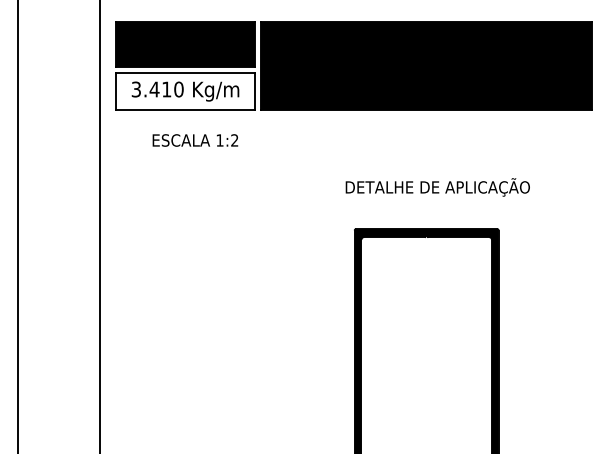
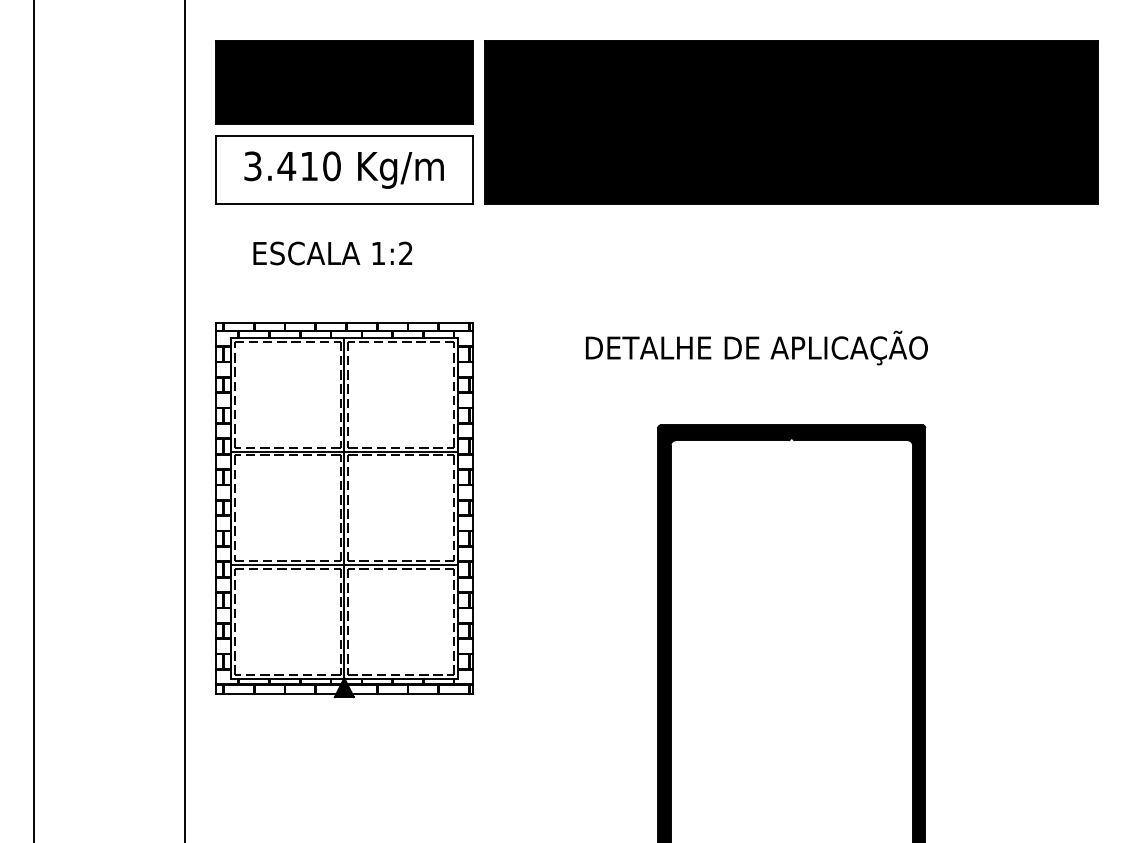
text: (195, 140) -> (332, 253), moved
text: (437, 187) -> (756, 348), moved
part: (185, 274) -> (344, 509), added

